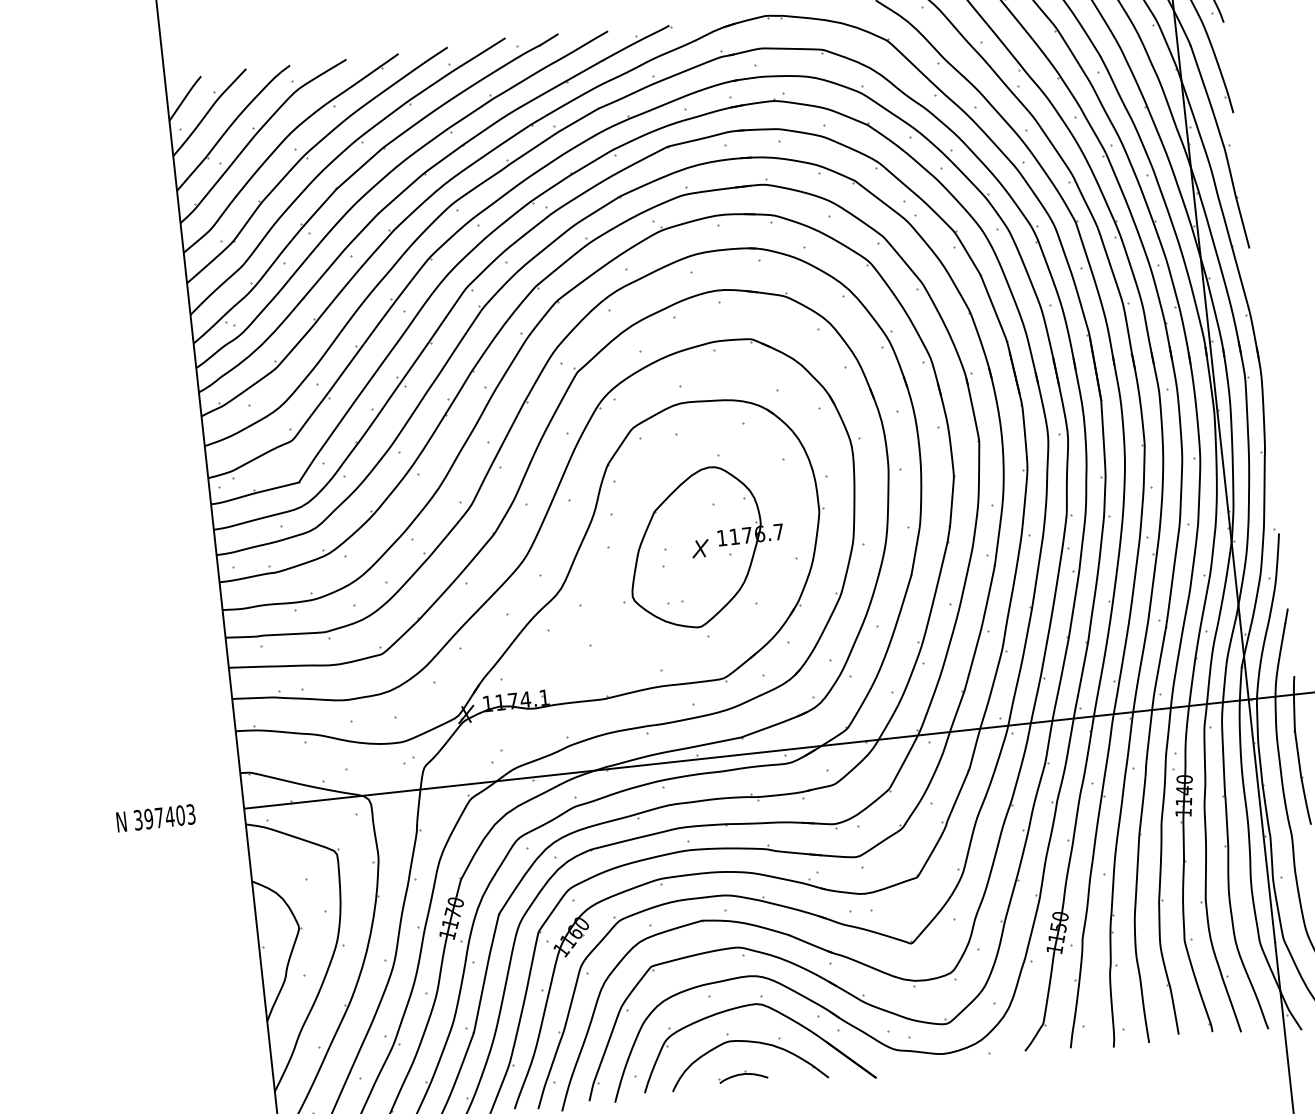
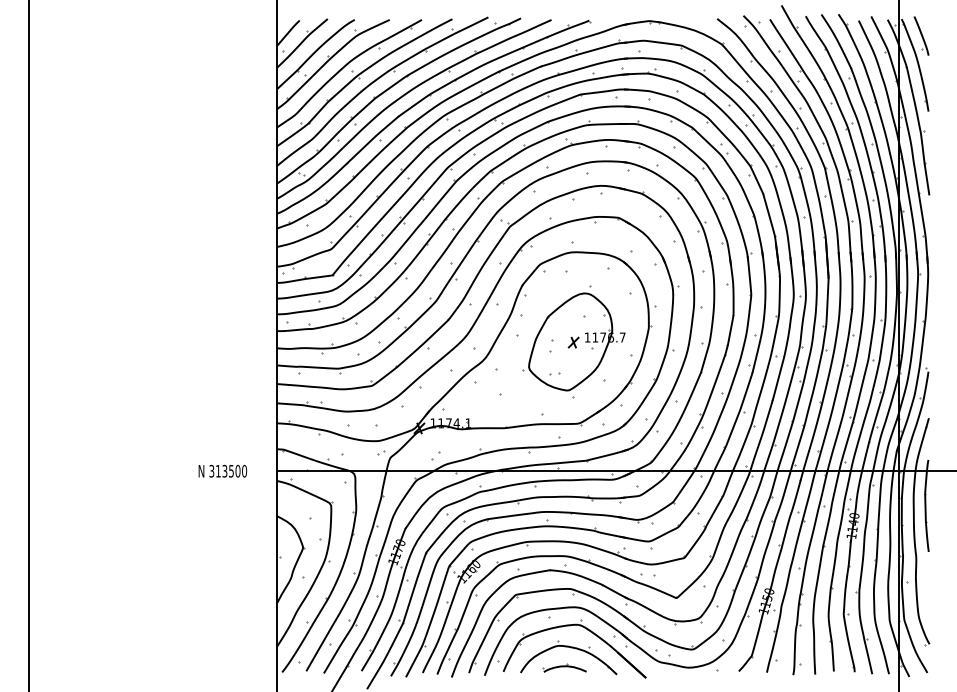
text: (169, 815) -> (231, 470), 397403 -> 313500
part: (742, 1075) -> (564, 667), size x1.43

